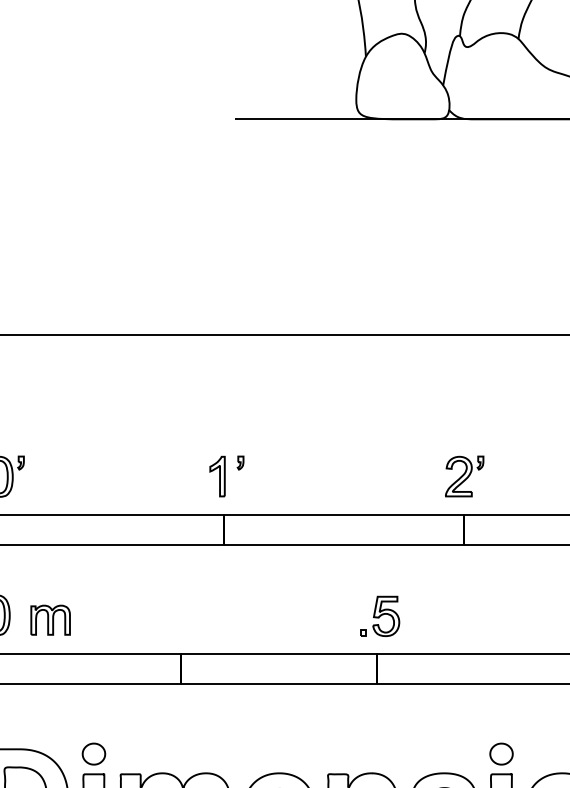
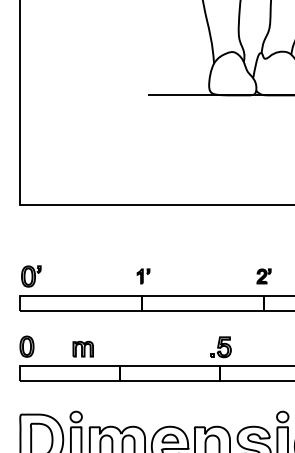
part: (226, 476) -> (143, 276), size x0.7
part: (463, 476) -> (263, 276), size x0.7
part: (49, 618) -> (82, 348), moved

